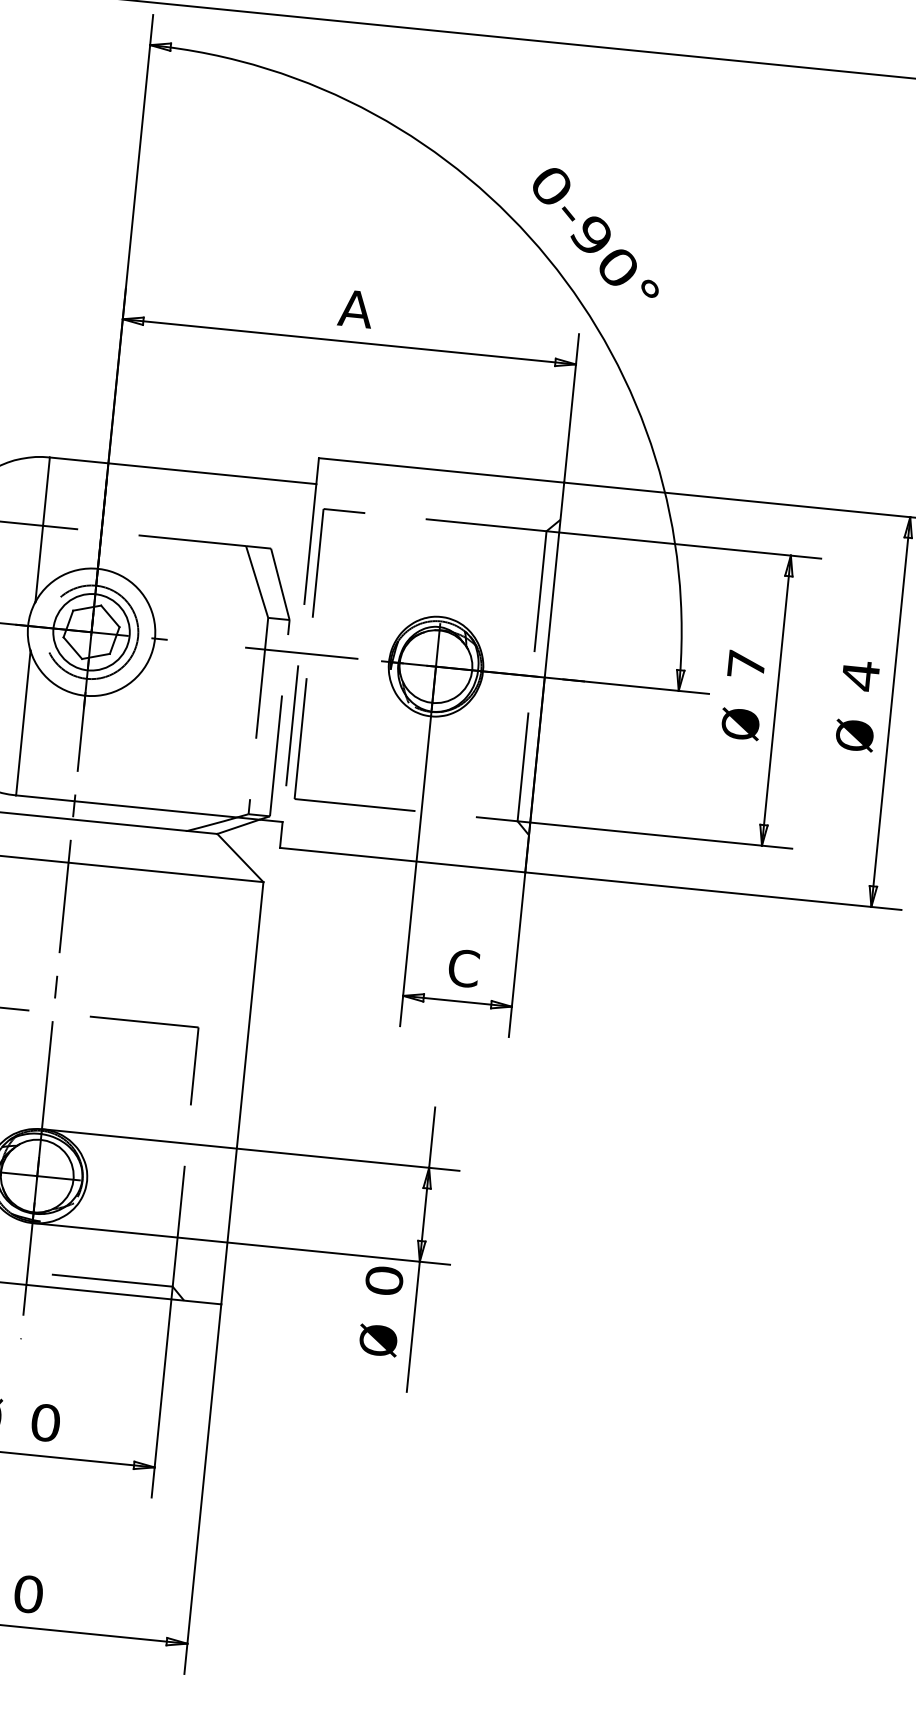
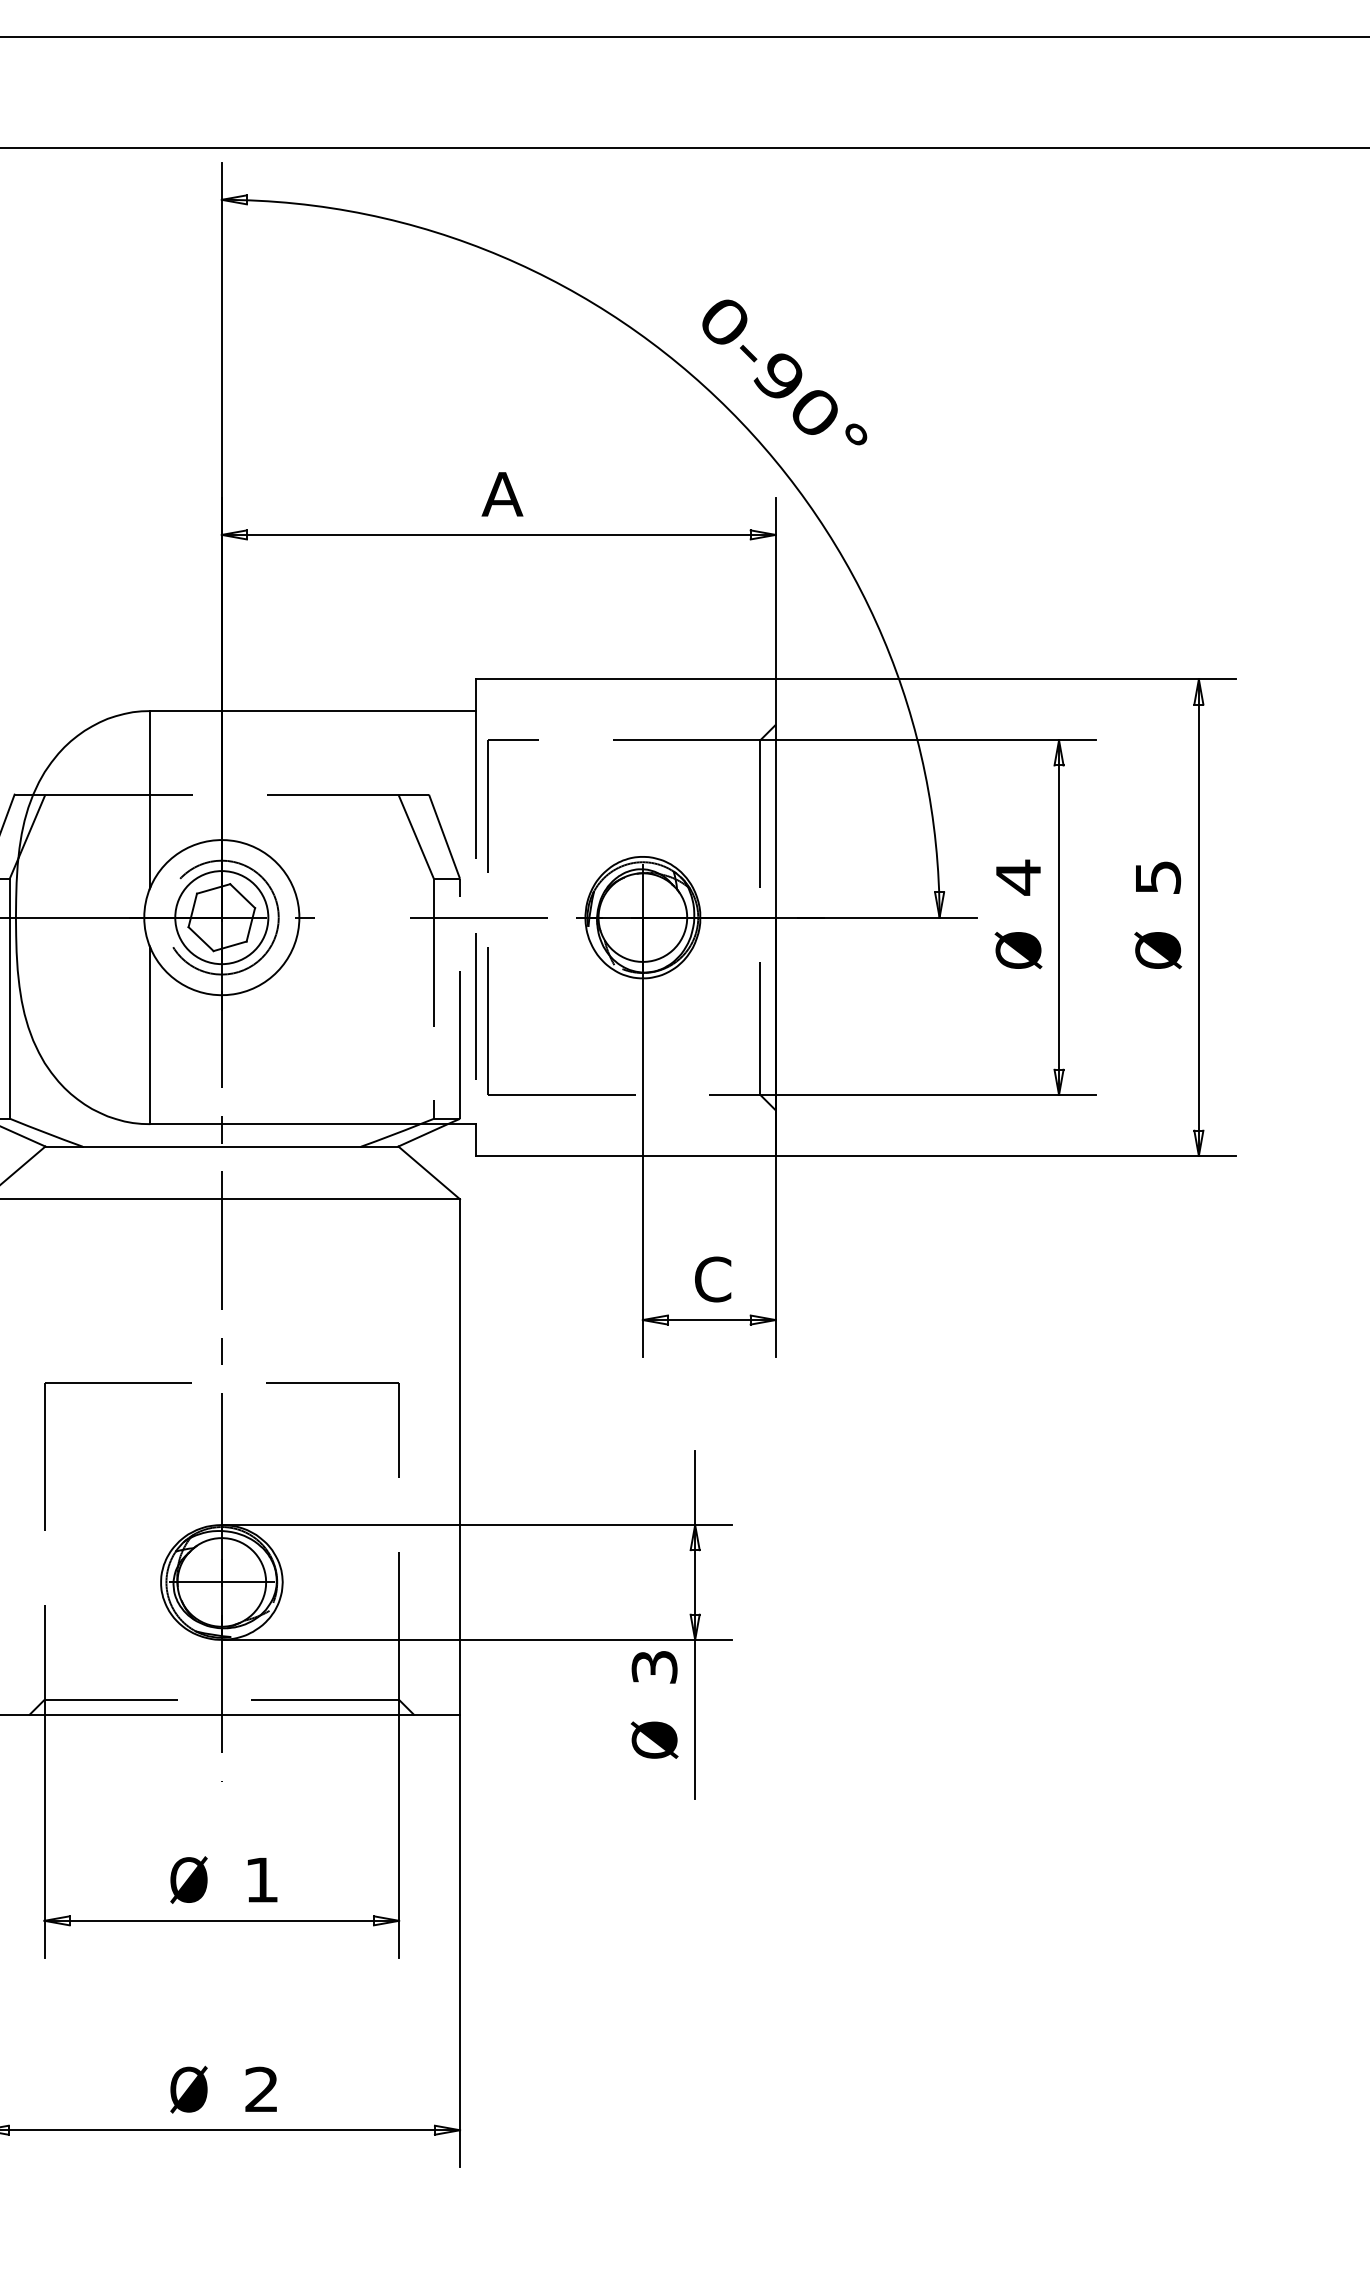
text: (746, 664) -> (1018, 877), 7 -> 4
text: (861, 675) -> (1158, 877), 4 -> 5
text: (384, 1281) -> (654, 1667), 0 -> 3
text: (46, 1422) -> (262, 1879), 0 -> 1
text: (29, 1594) -> (262, 2089), 0 -> 2

